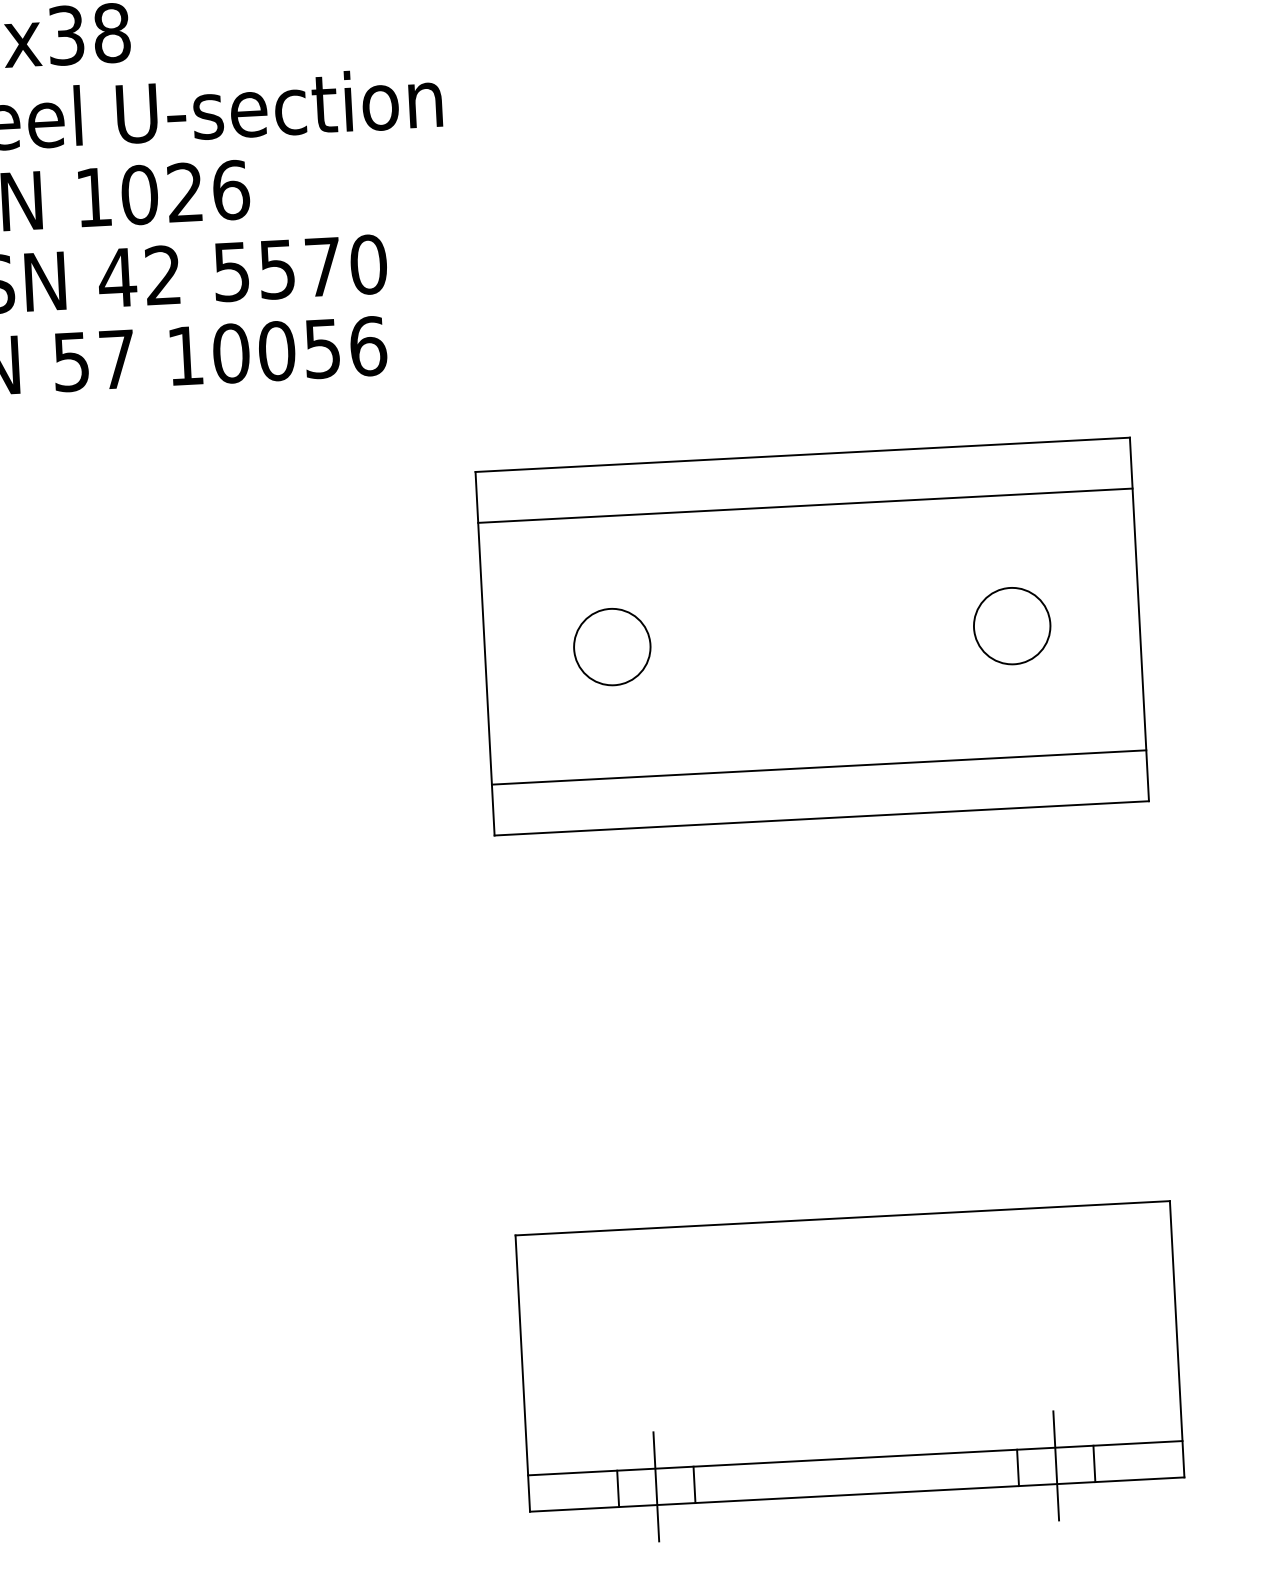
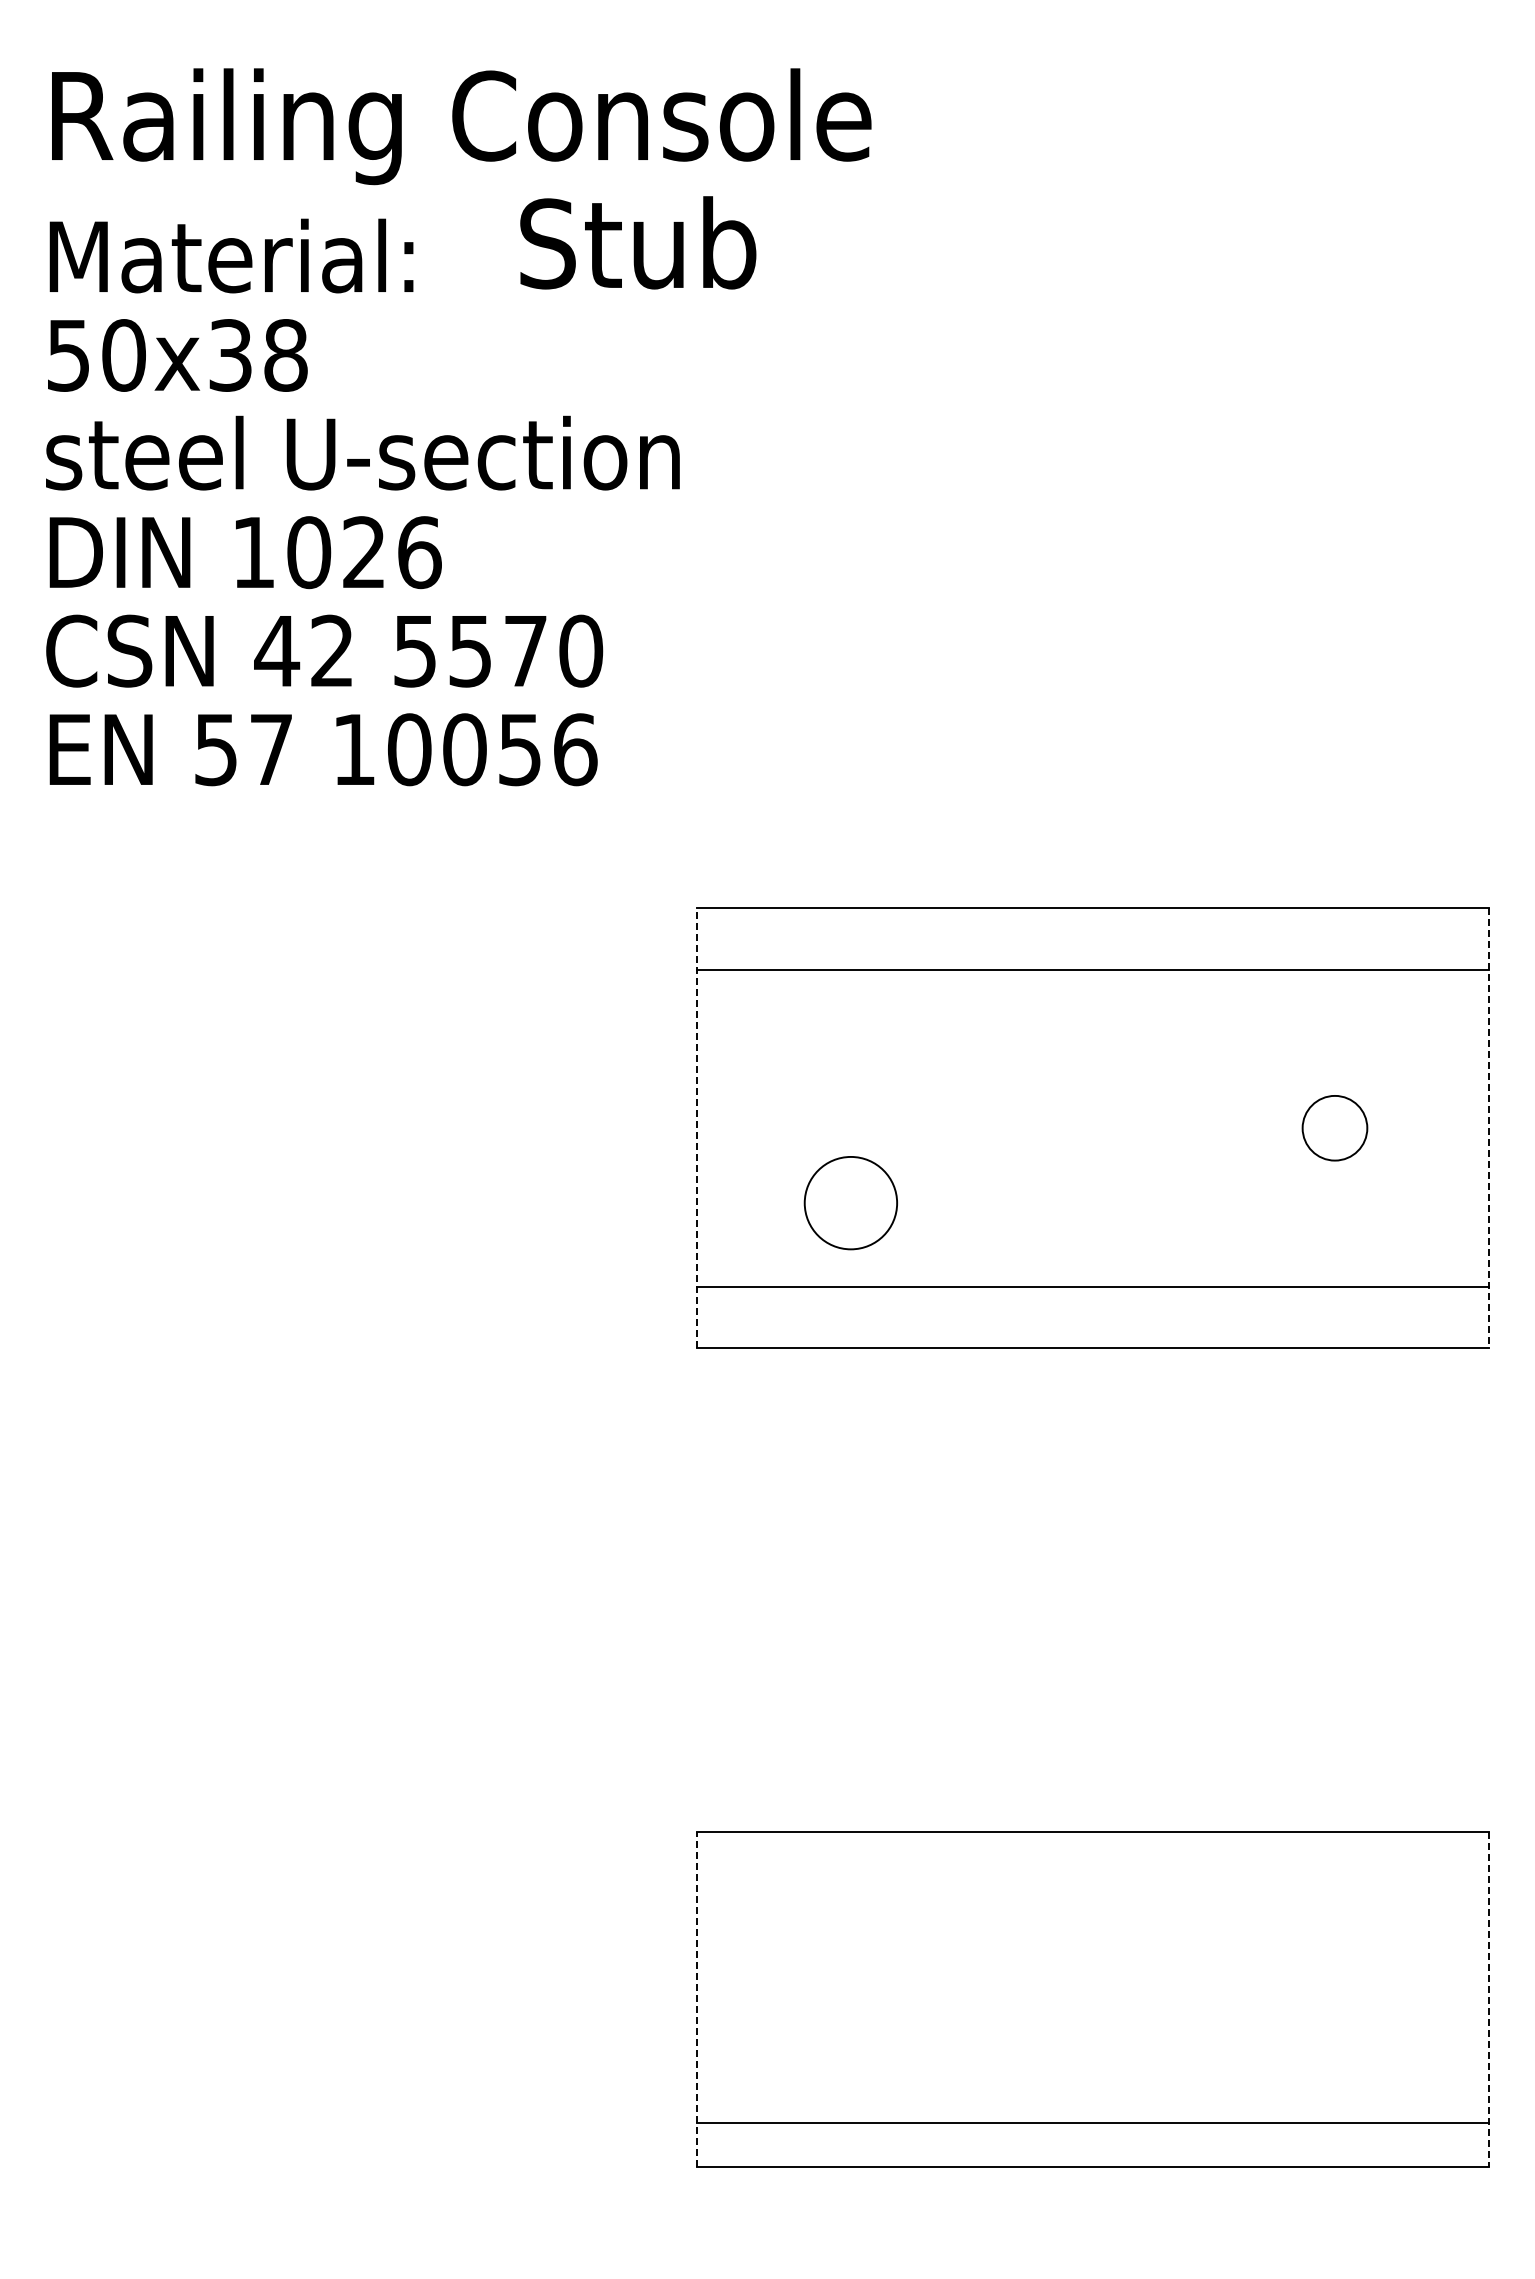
line: (1139, 619) -> (1488, 1128), solid -> dashed
circle: (1011, 626) -> (1334, 1128), size x0.7
circle: (611, 647) -> (850, 1203), moved
line: (484, 653) -> (696, 1127), solid -> dashed
line: (1176, 1339) -> (1488, 1999), solid -> dashed
line: (522, 1372) -> (696, 1998), solid -> dashed
line: (1094, 1463) -> (1381, 2144), removed
line: (1055, 1465) -> (1334, 2144), removed
line: (1017, 1467) -> (1288, 2144), removed
line: (694, 1484) -> (897, 2144), removed
line: (655, 1486) -> (850, 2144), removed
line: (617, 1488) -> (804, 2144), removed

